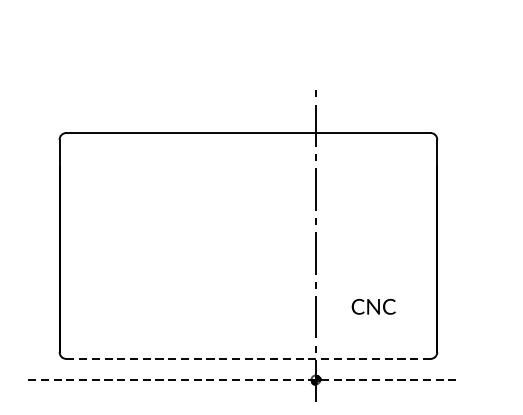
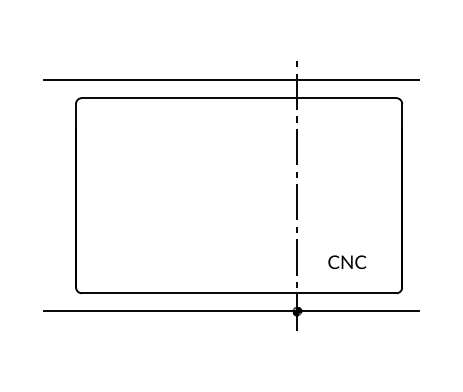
line: (239, 112) -> (231, 80), added
text: (373, 307) -> (347, 262), moved
line: (248, 359) -> (239, 293), dashed -> solid
line: (239, 380) -> (231, 311), dashed -> solid

